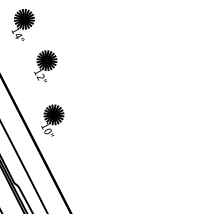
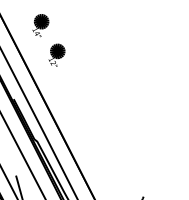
part: (52, 119) -> (61, 93), removed

